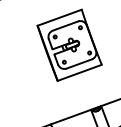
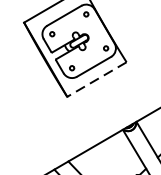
line: (79, 73) -> (96, 80), solid -> dashed

